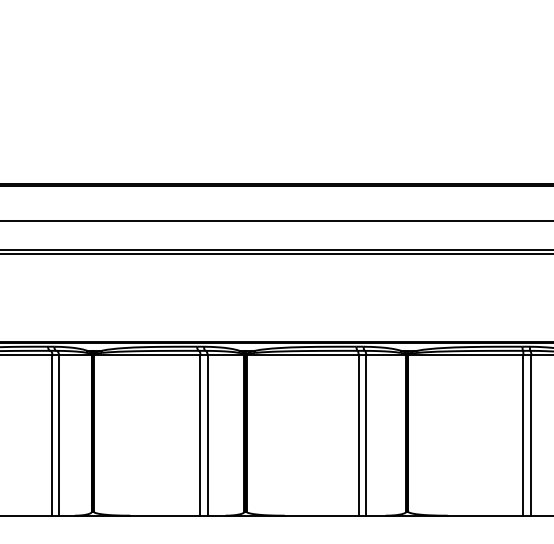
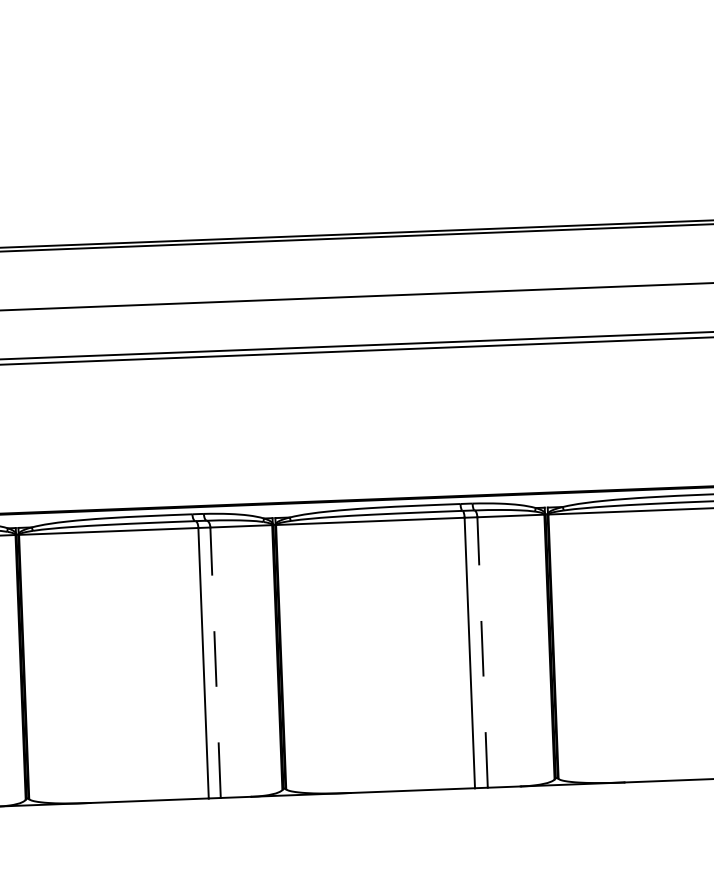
line: (207, 434) -> (215, 661), solid -> dashed
line: (366, 434) -> (482, 651), solid -> dashed

